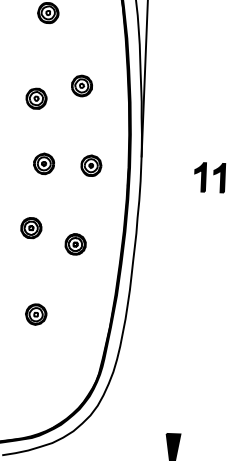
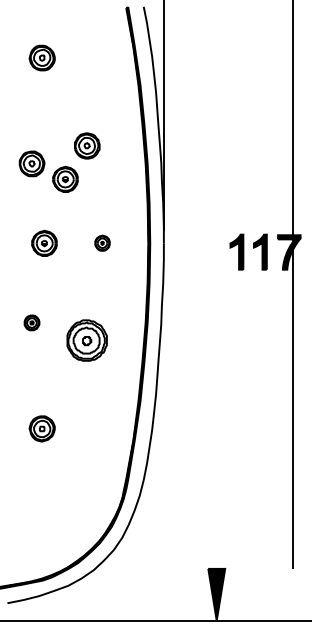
part: (63, 111) -> (65, 178), added
part: (91, 165) -> (102, 242), size x0.6
part: (30, 227) -> (31, 322), size x0.6
part: (75, 244) -> (87, 340), size x1.6

